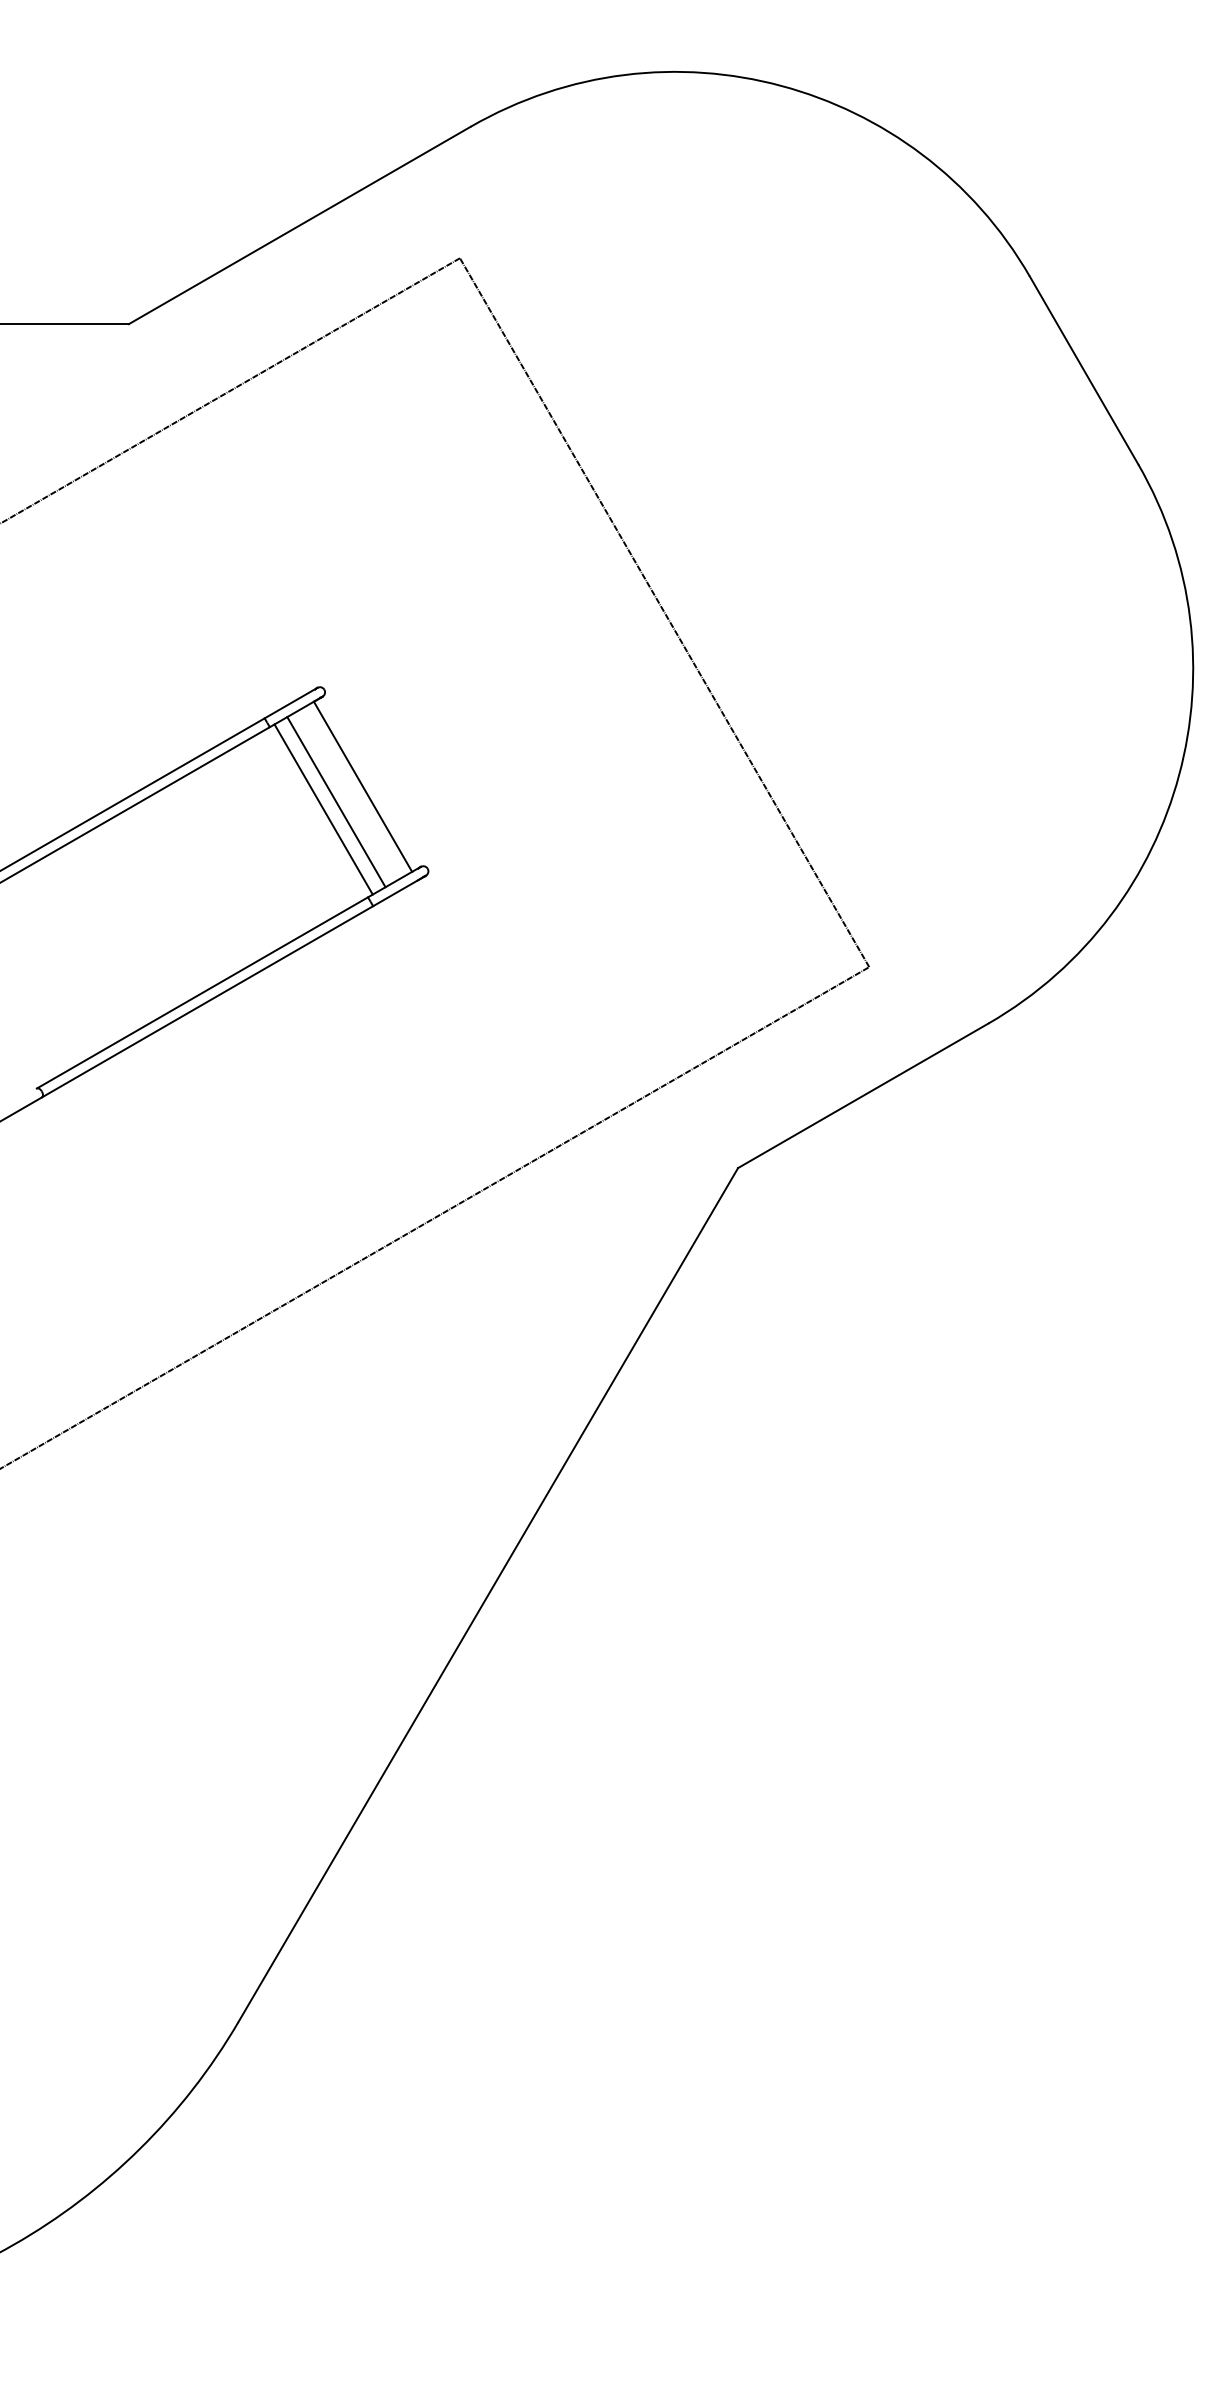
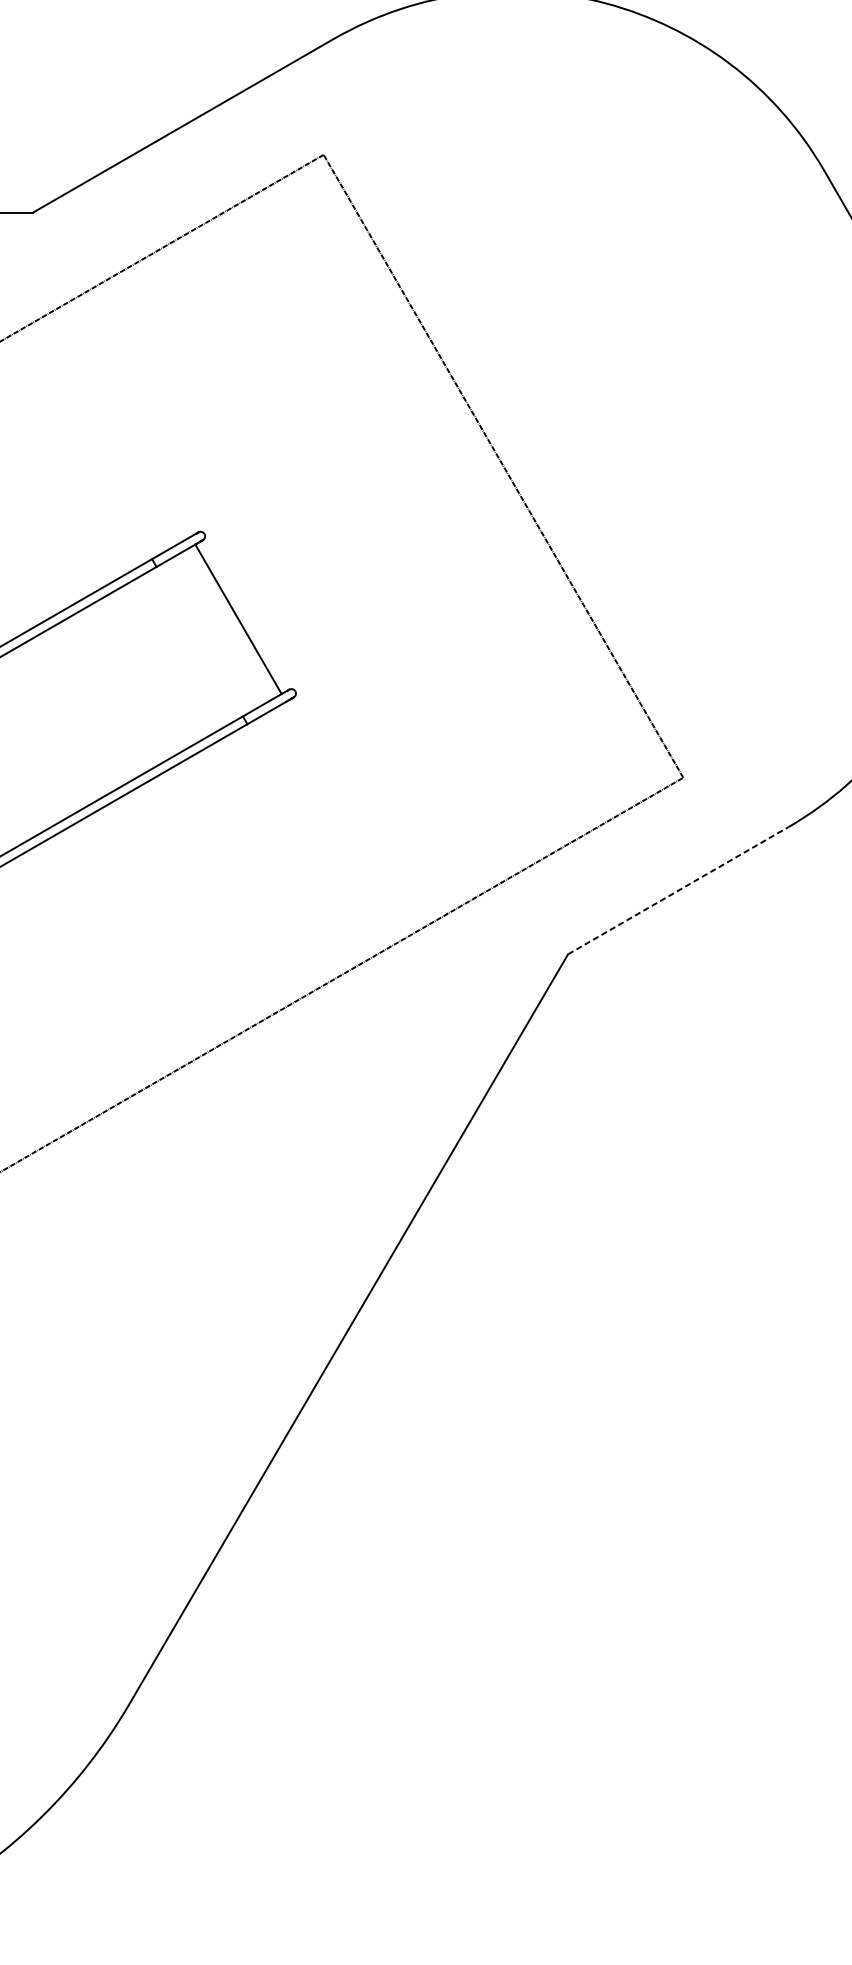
line: (336, 802) -> (215, 633), removed
line: (323, 809) -> (203, 639), removed
line: (863, 1095) -> (678, 890), solid -> dashed

